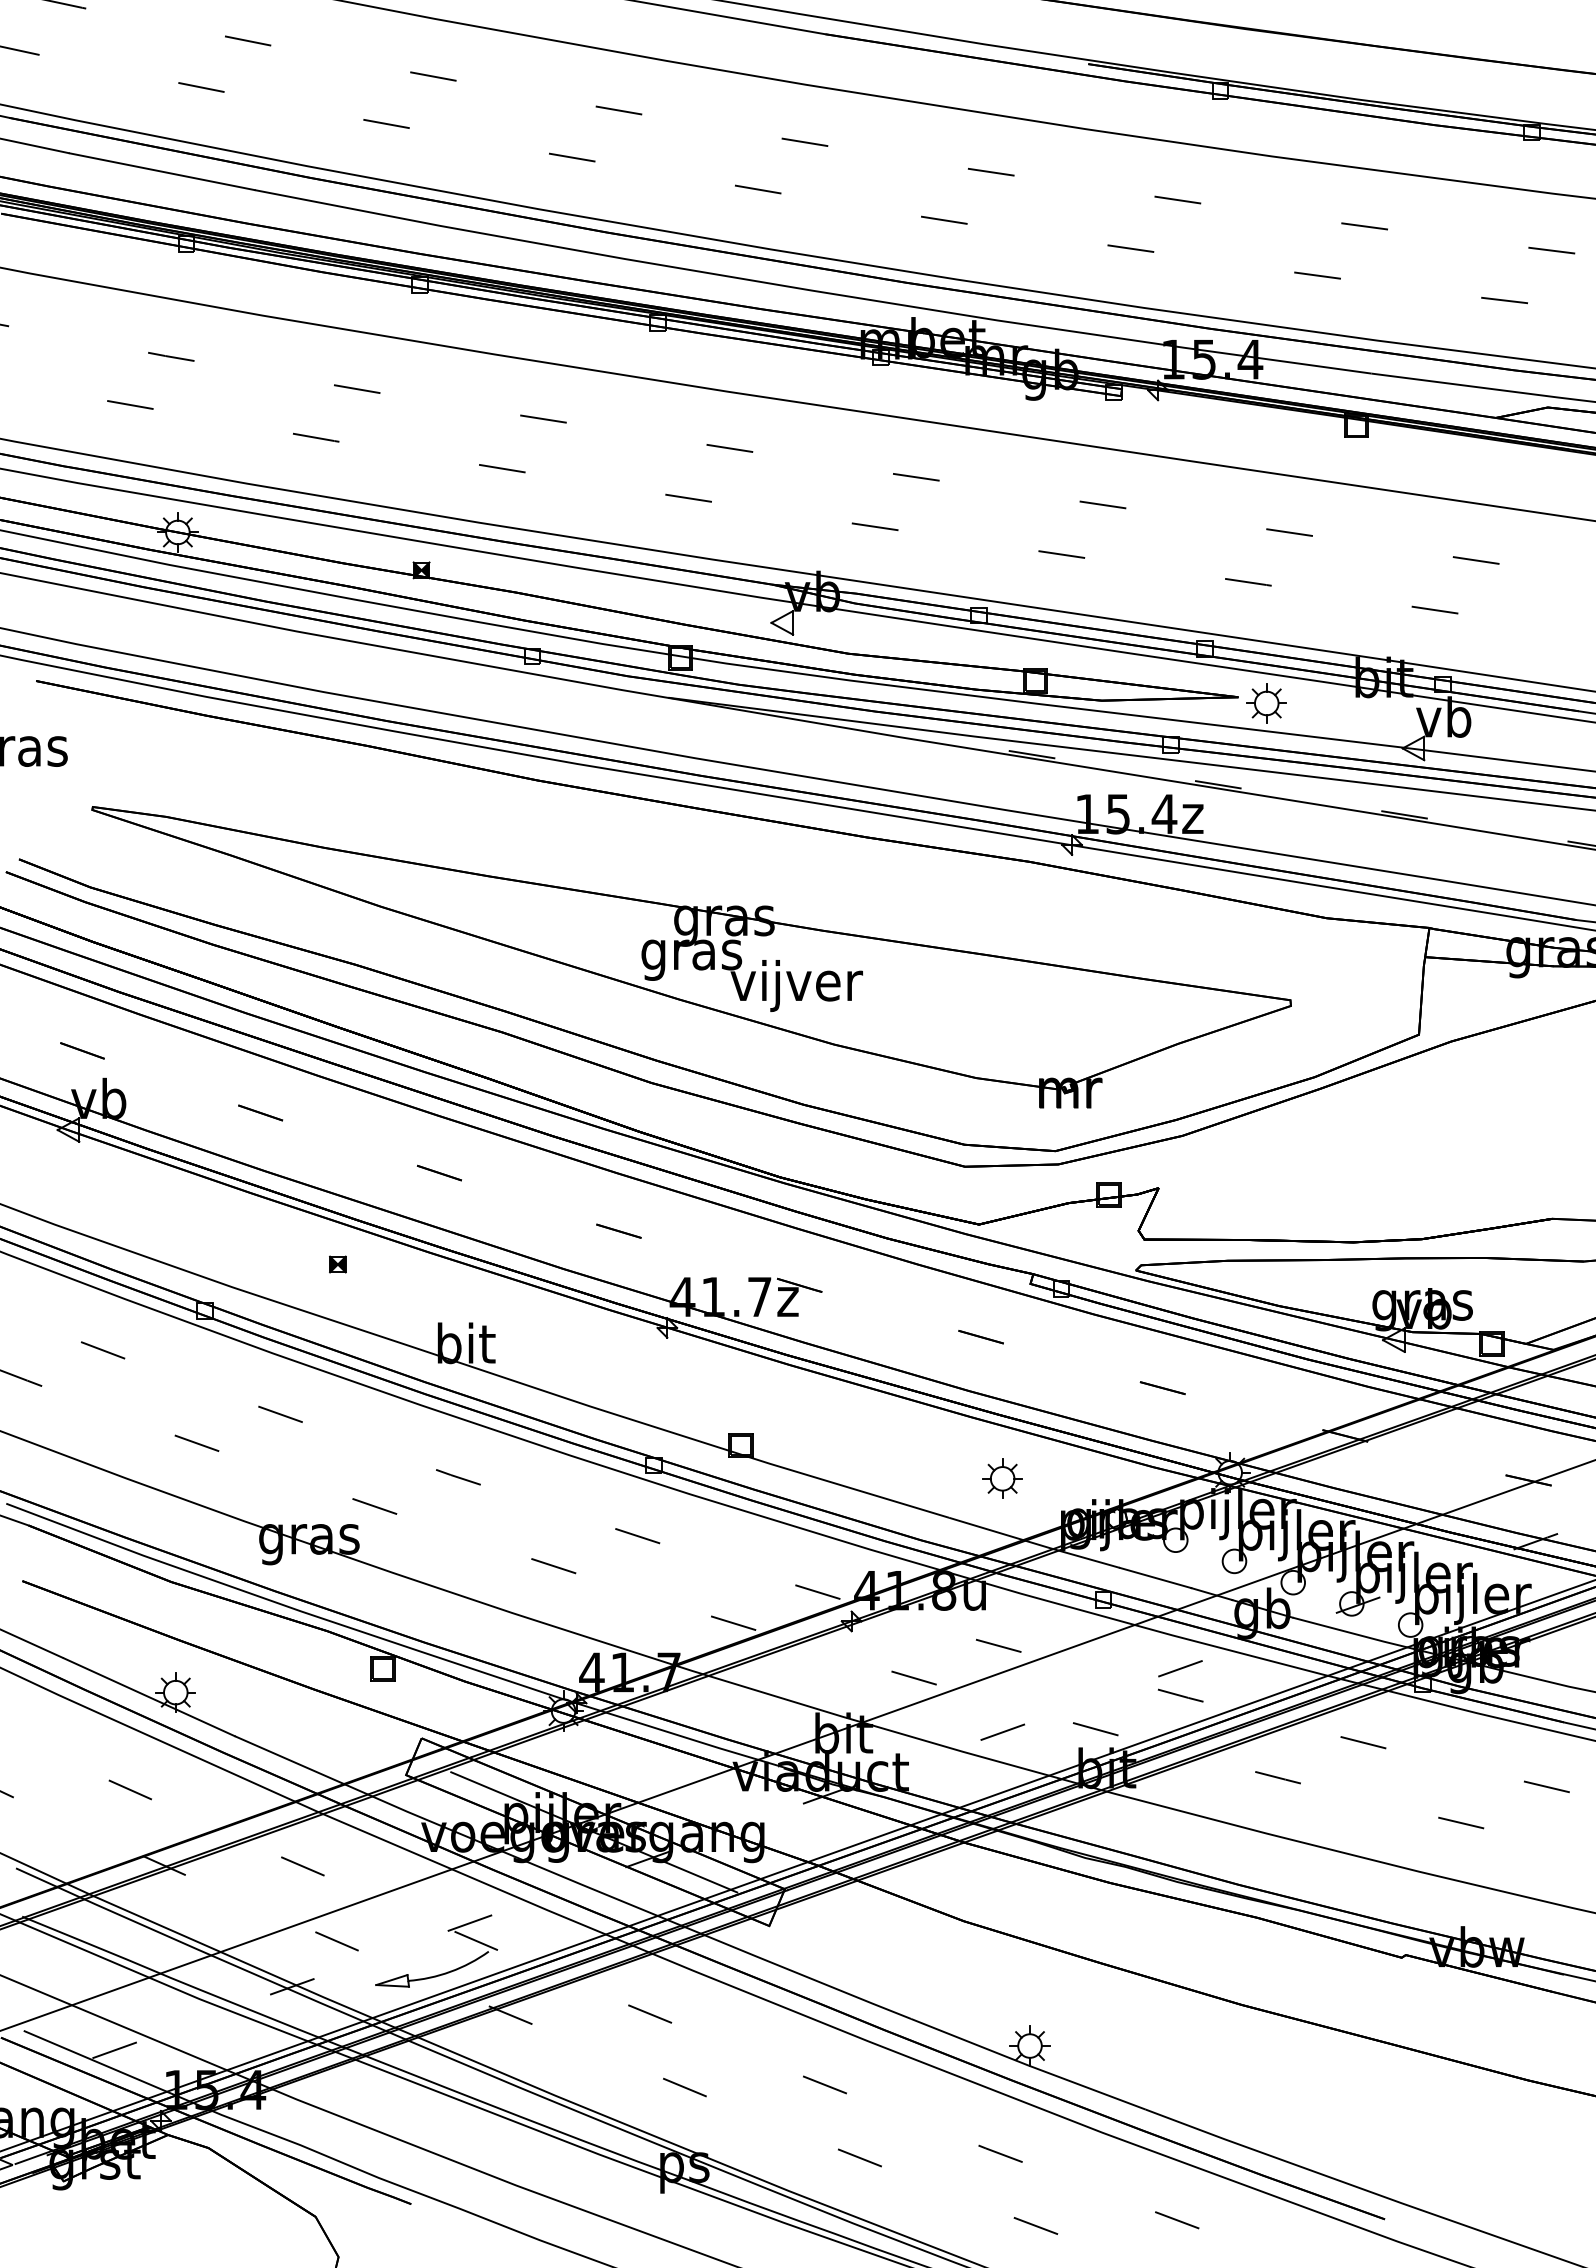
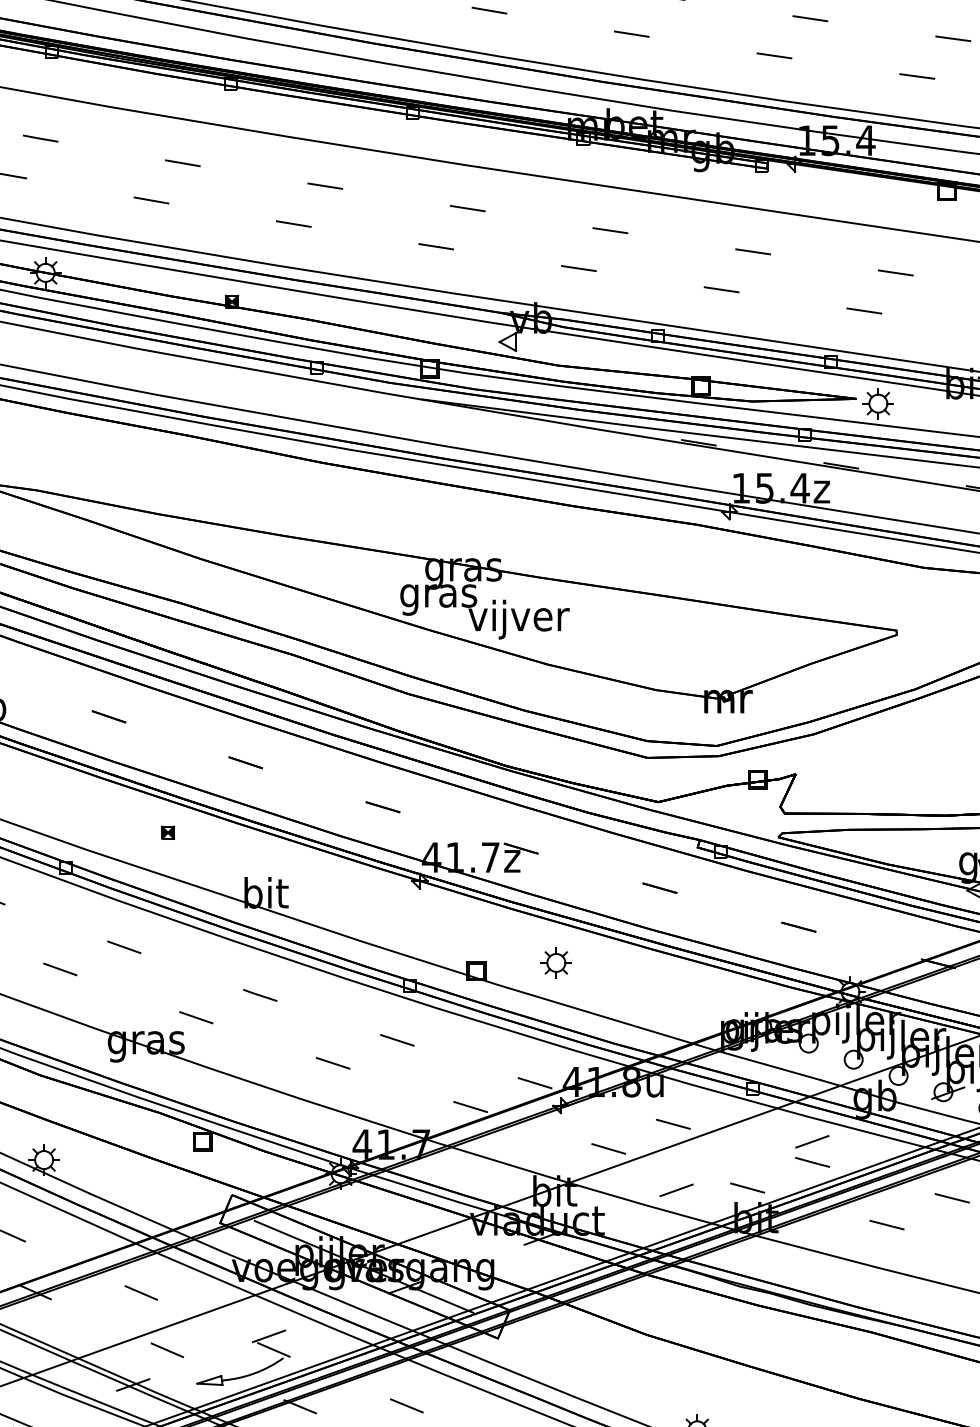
part: (1002, 1478) -> (556, 962), moved

